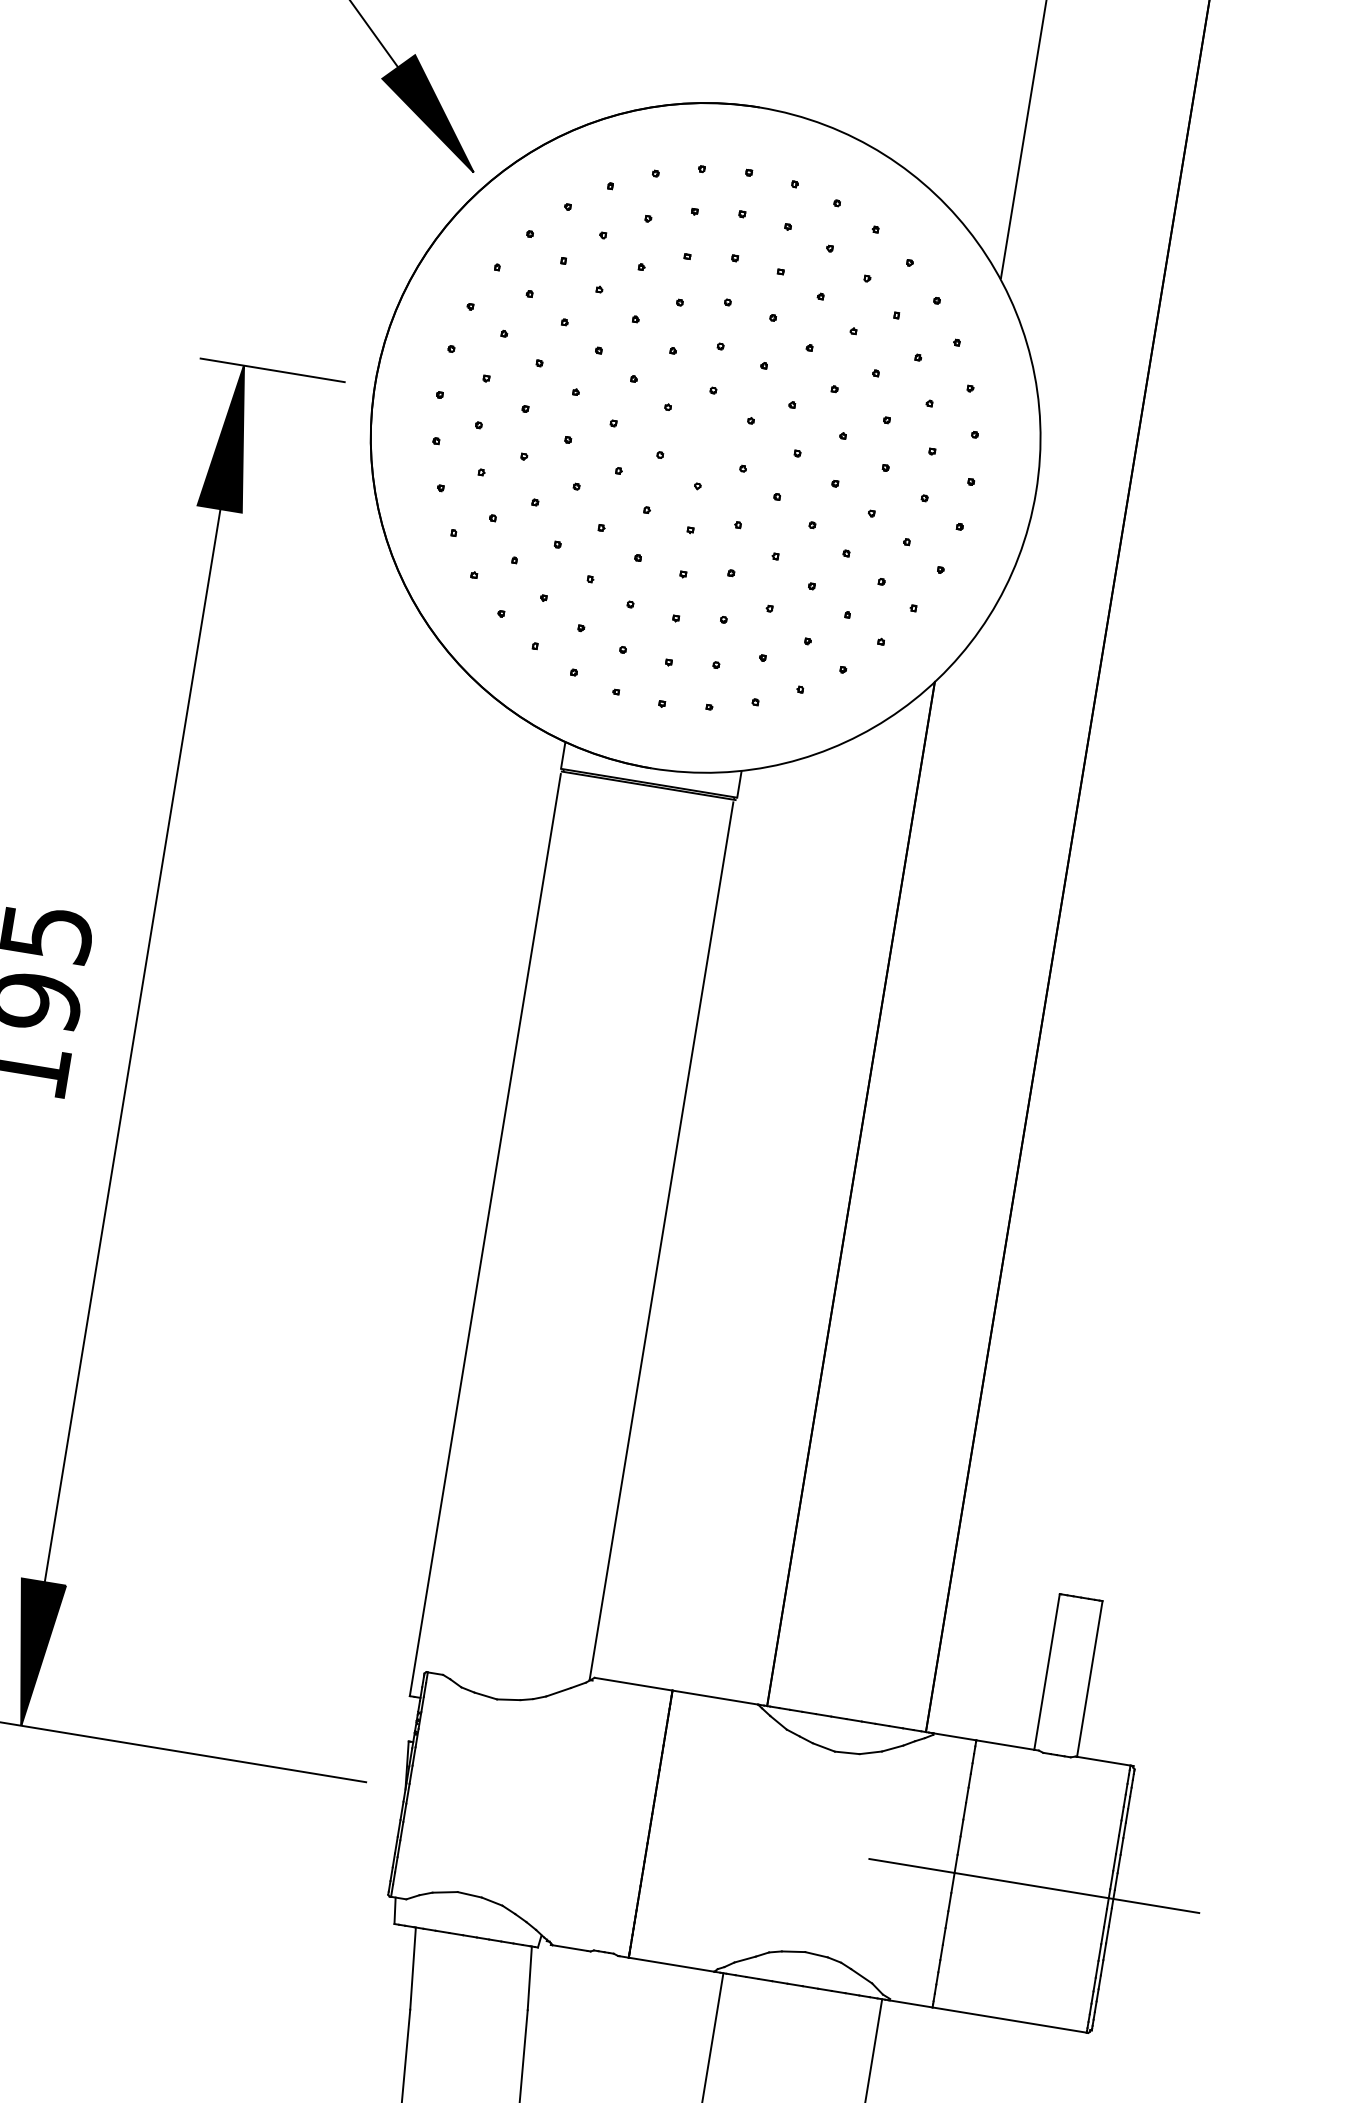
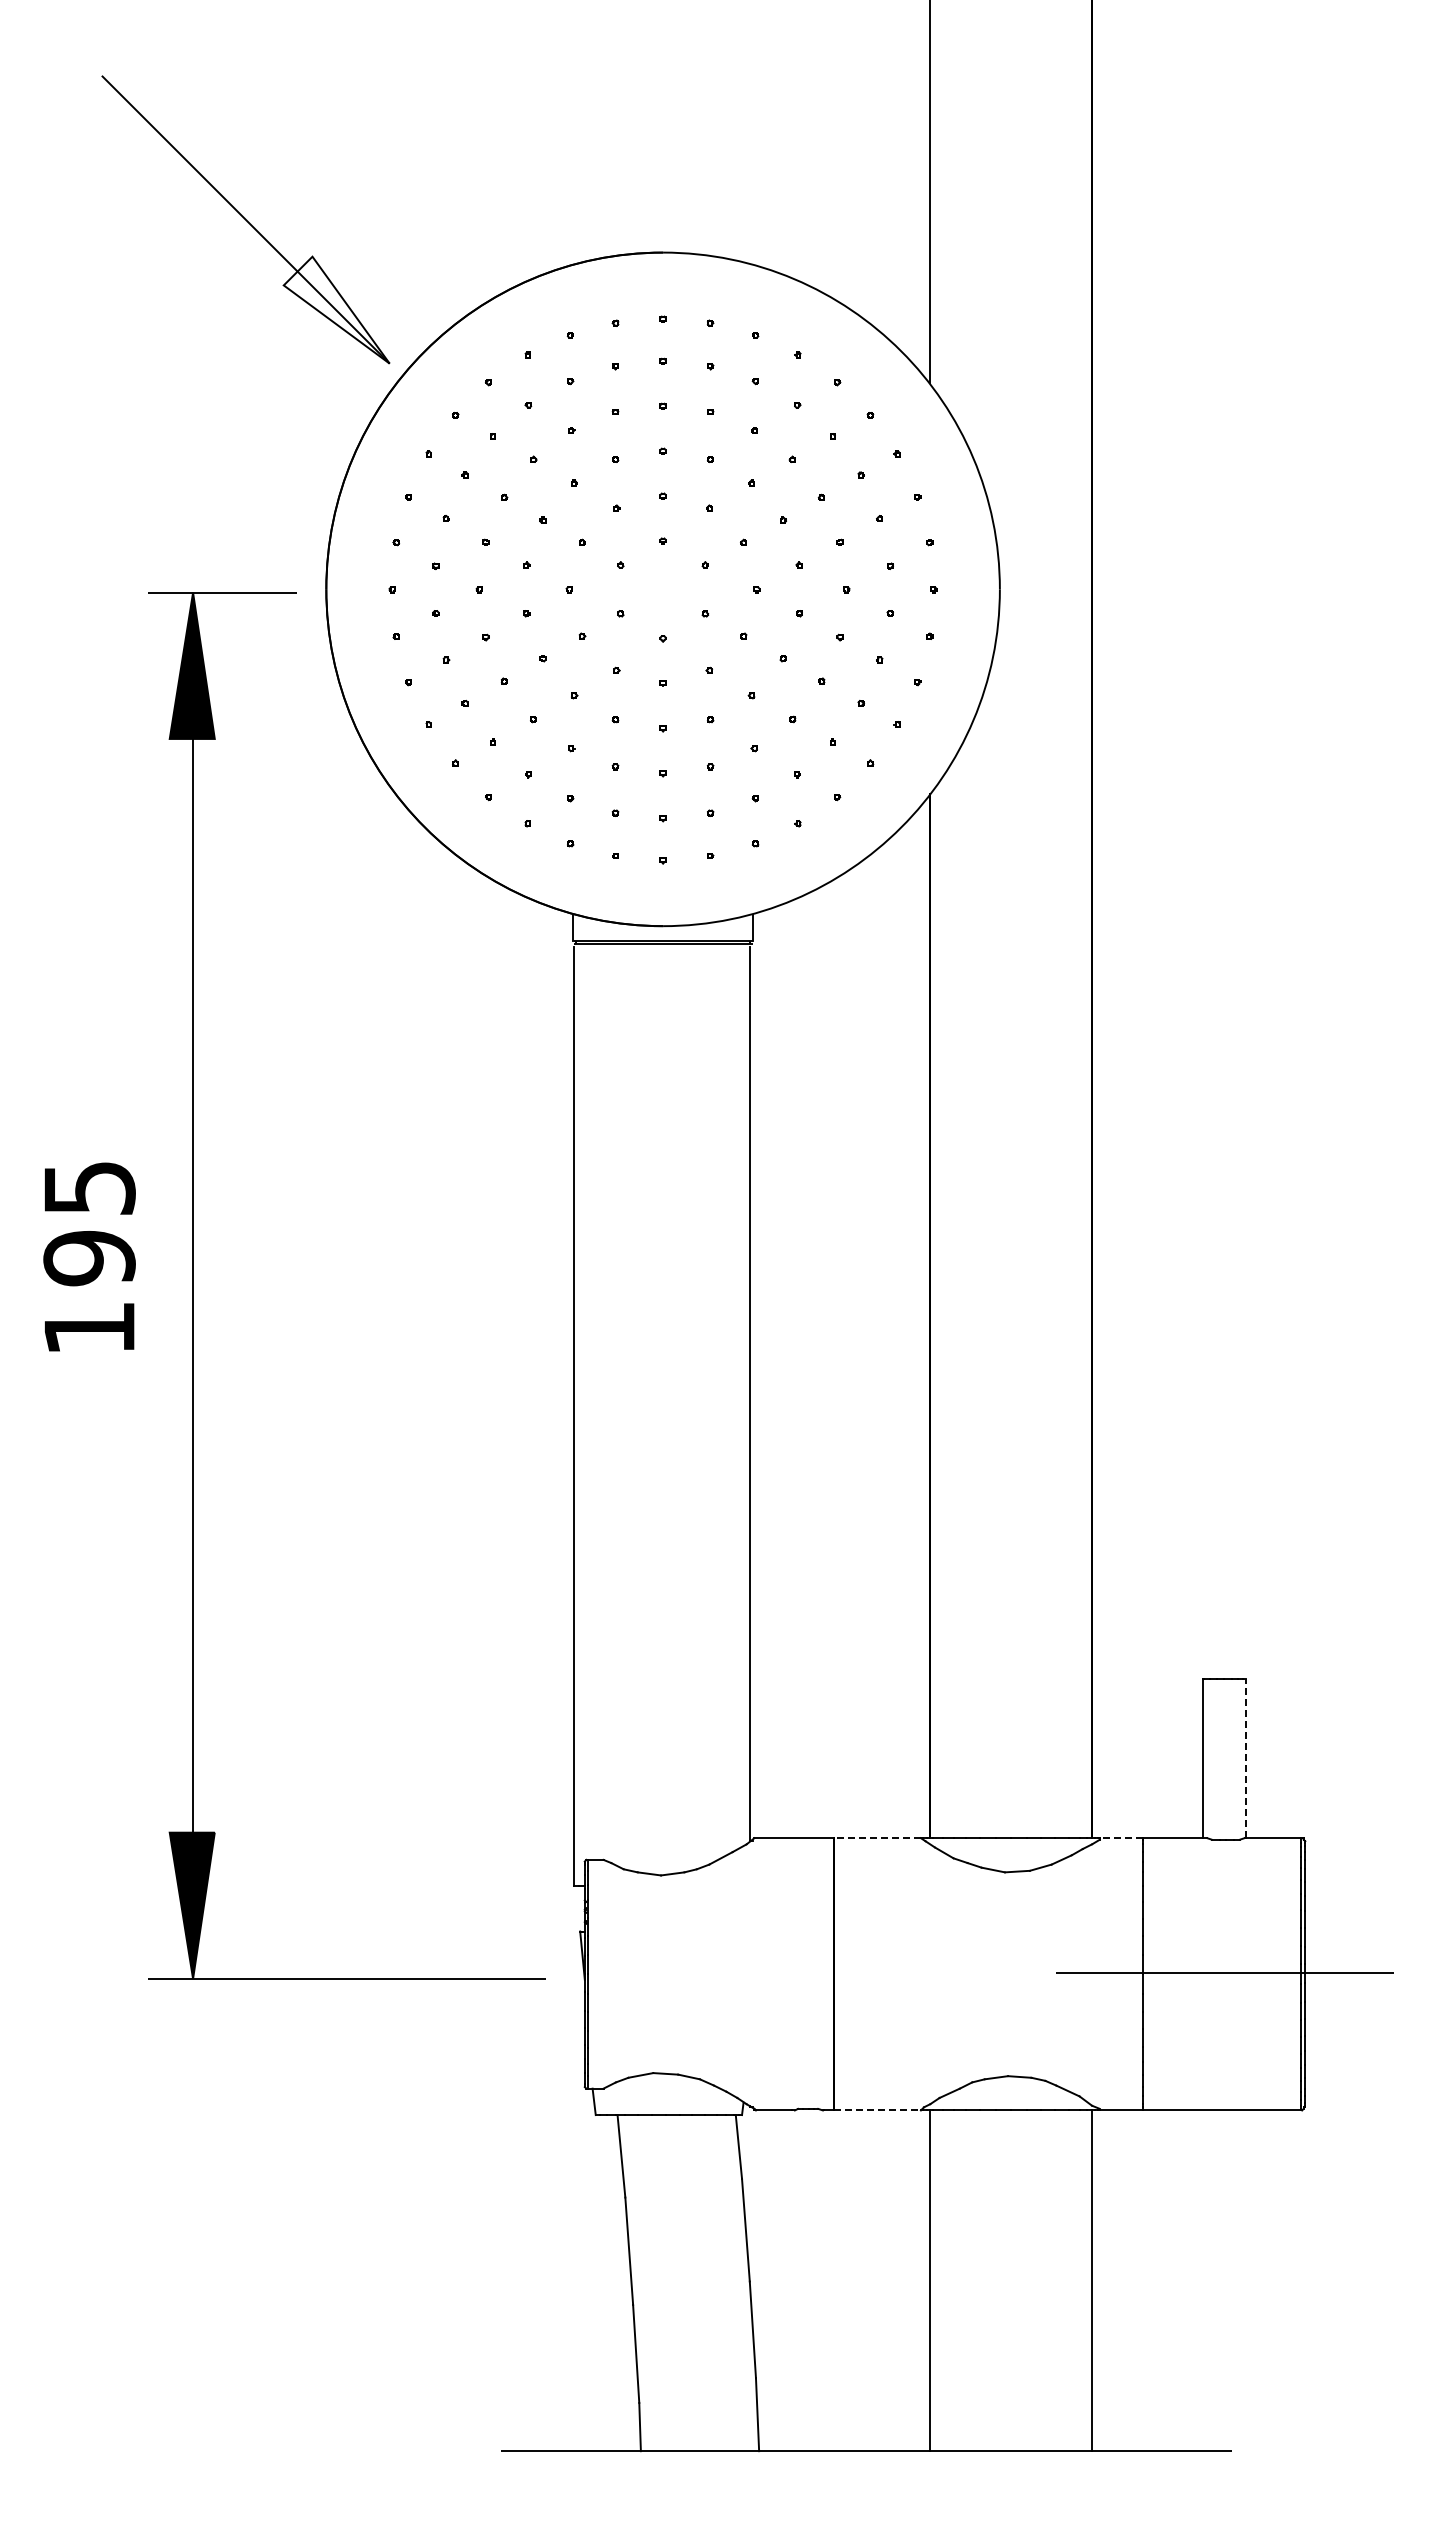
fill: (430, 110) -> (336, 309), removed
line: (1090, 1678) -> (1246, 1758), solid -> dashed
line: (715, 1697) -> (877, 1838), solid -> dashed
line: (954, 1737) -> (1121, 1838), solid -> dashed
line: (671, 1964) -> (877, 2110), solid -> dashed

